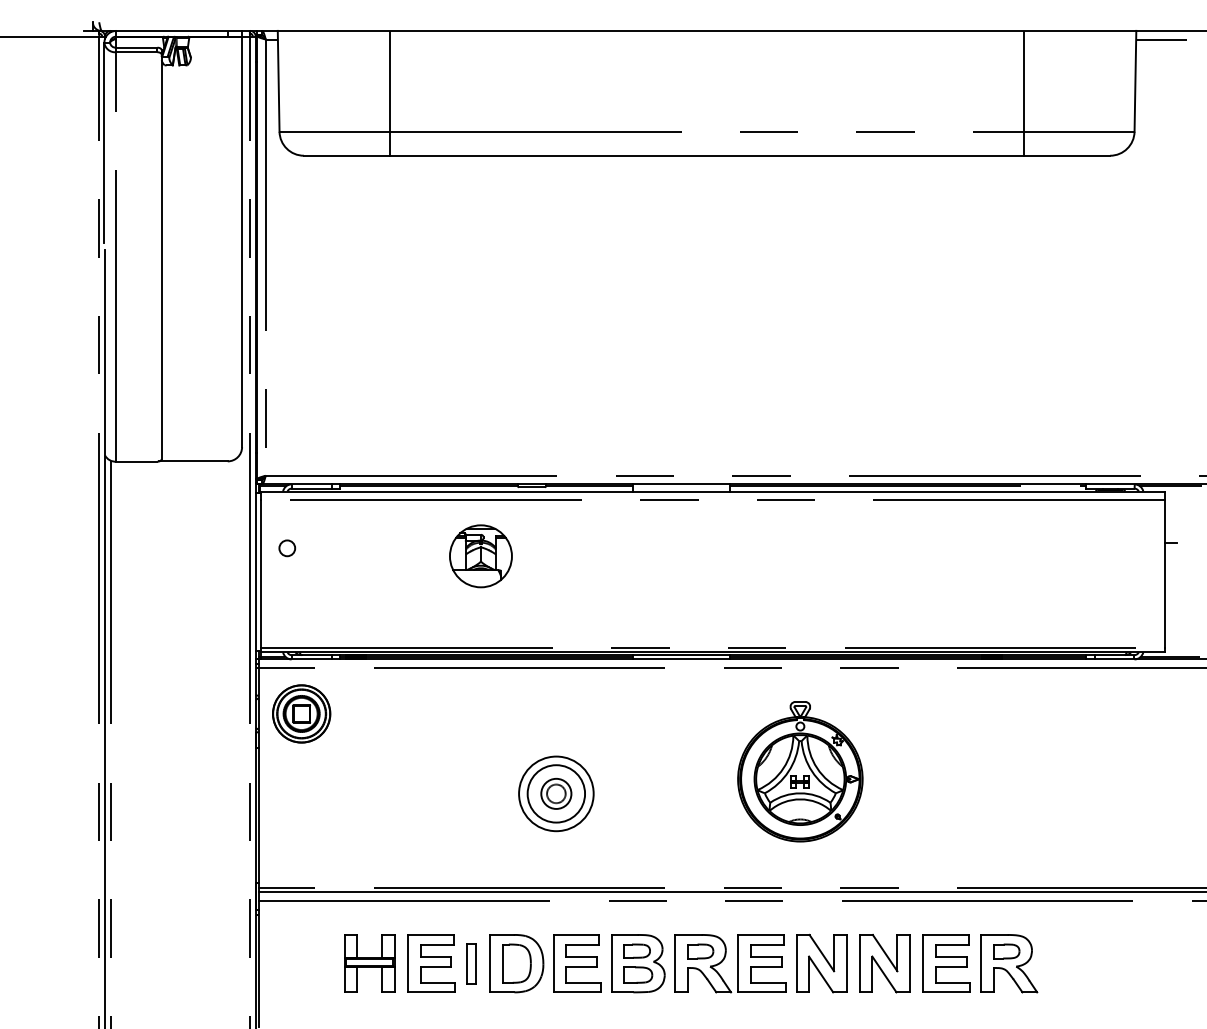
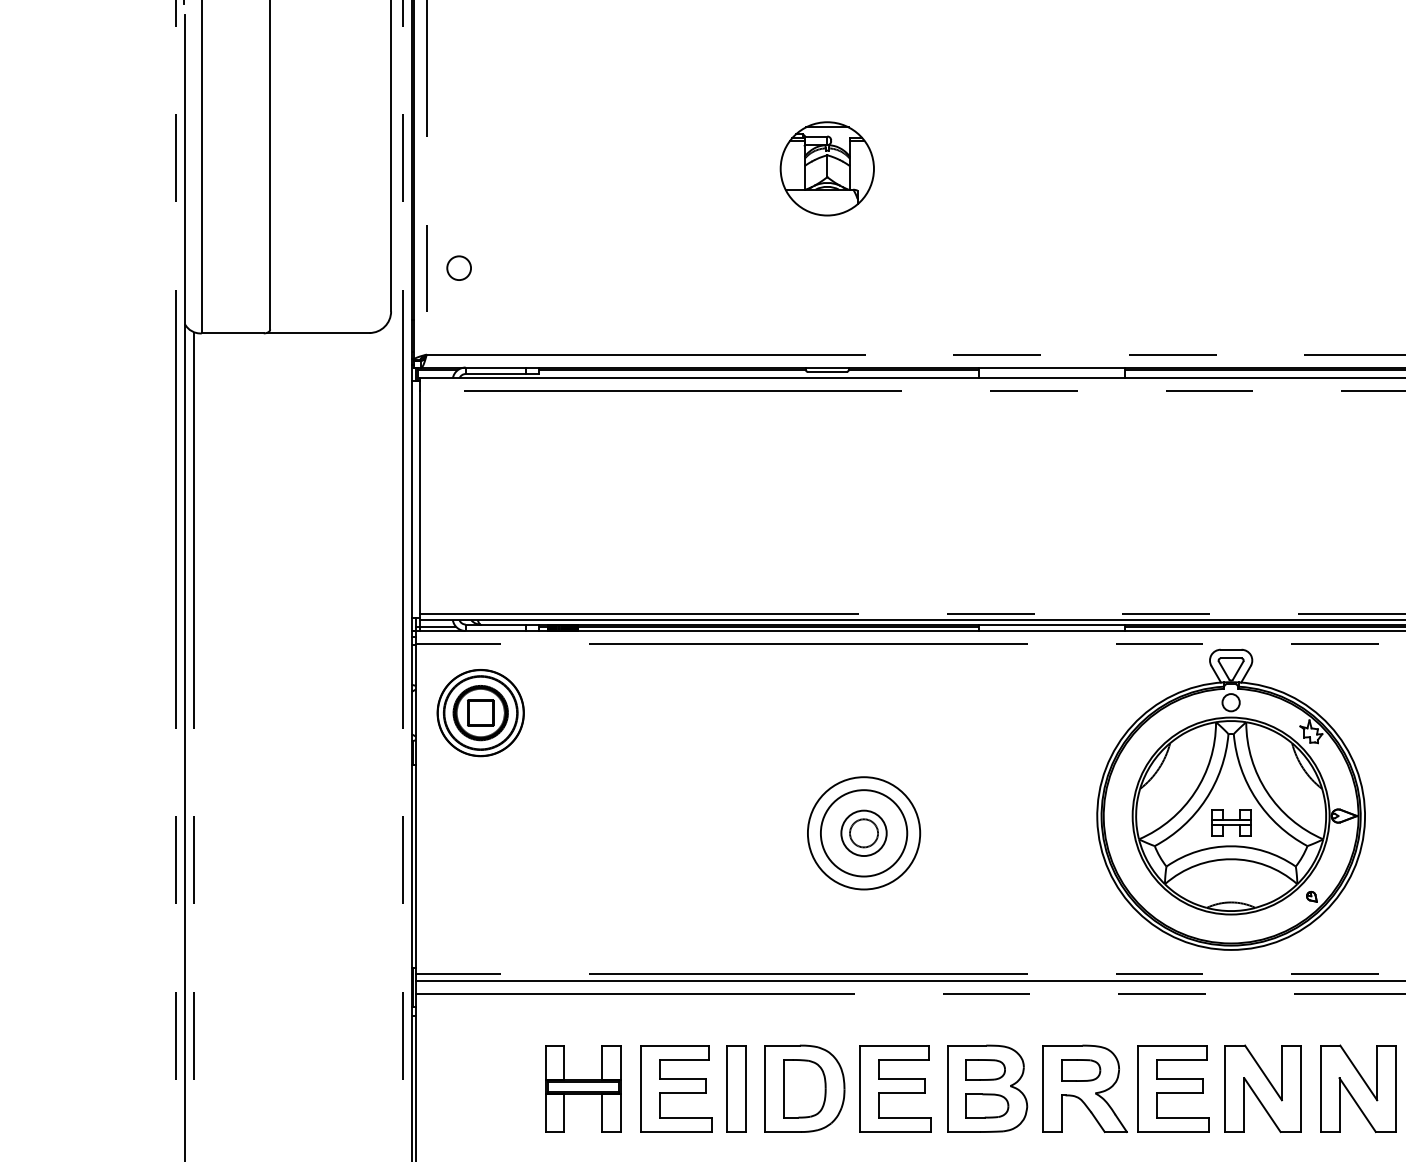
circle: (287, 548) -> (459, 268), moved
part: (480, 556) -> (826, 169), moved
part: (800, 771) -> (1231, 799), size x1.43
part: (471, 963) -> (736, 1088), size x1.43

